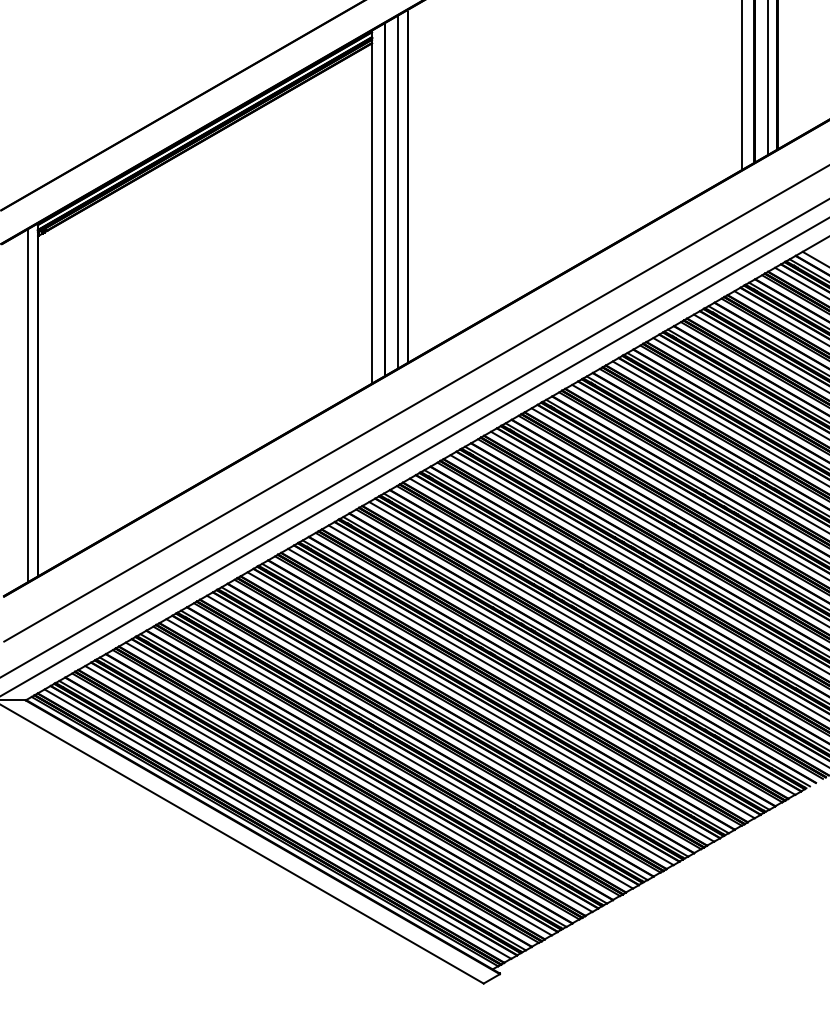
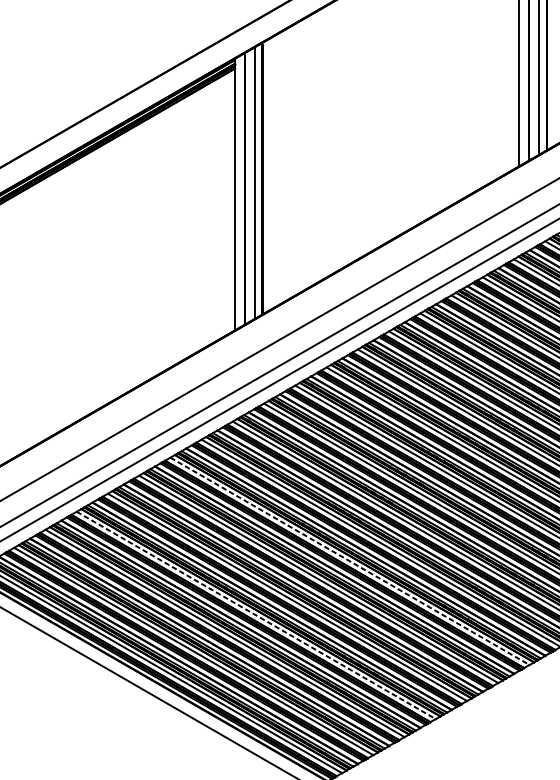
line: (521, 683) -> (350, 561), solid -> dashed
line: (400, 754) -> (256, 615), solid -> dashed

